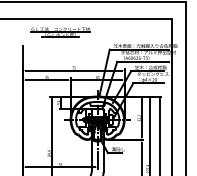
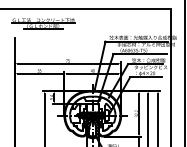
part: (60, 32) -> (43, 23), moved

